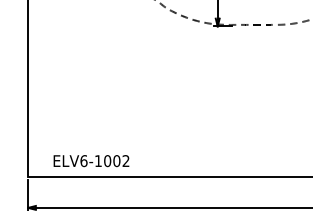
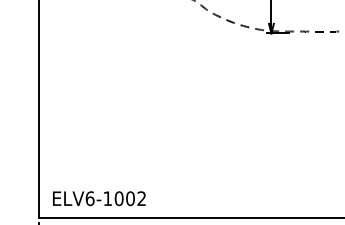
text: (91, 161) -> (99, 199), moved

